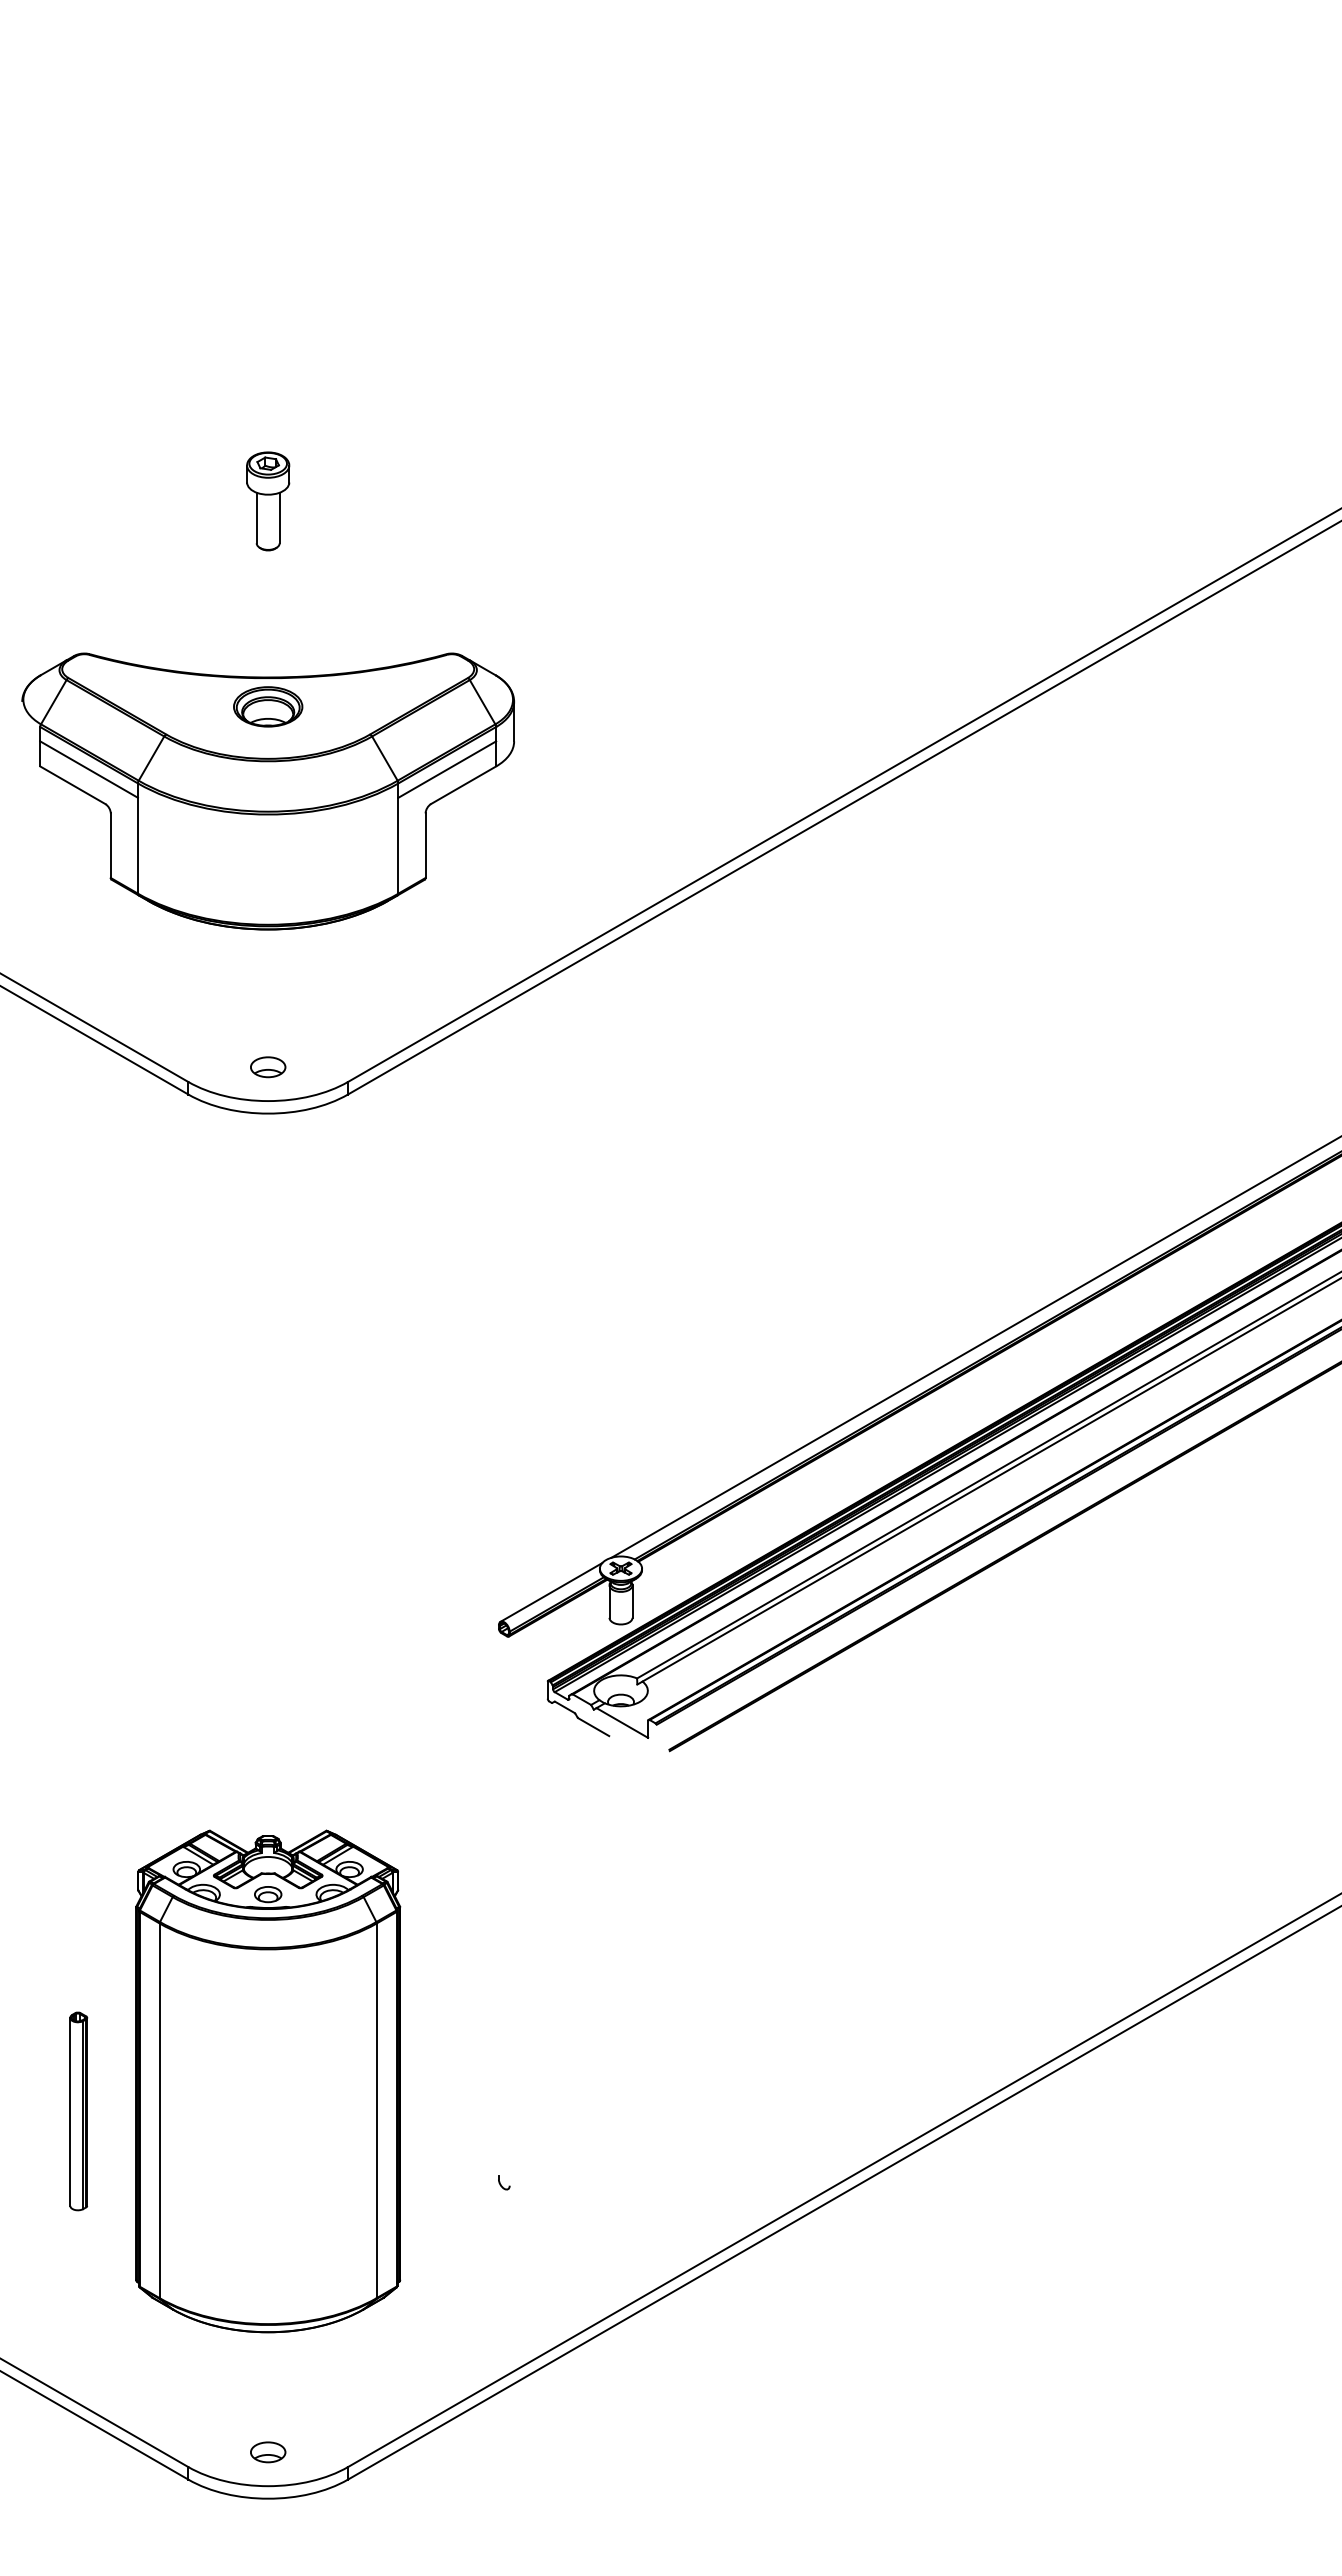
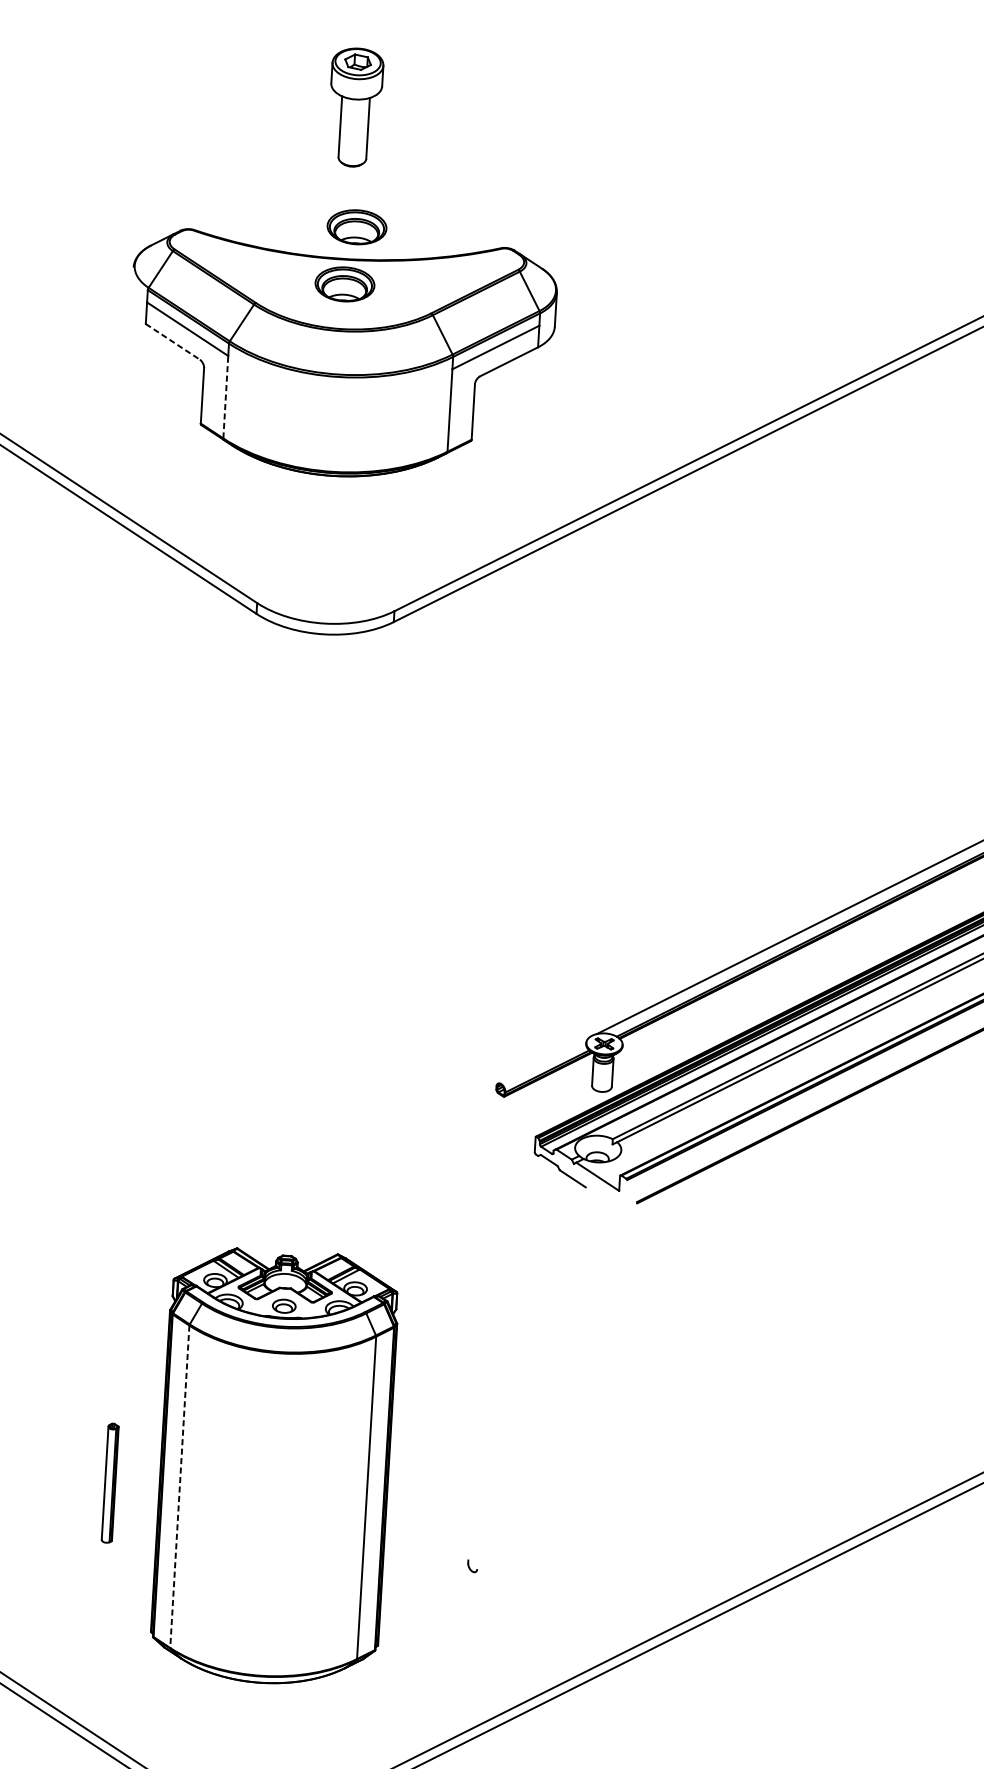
part: (268, 501) -> (355, 107), size x1.4
part: (278, 639) -> (357, 226), added
line: (72, 785) -> (172, 342), solid -> dashed
line: (137, 845) -> (225, 397), solid -> dashed
part: (268, 1067) -> (326, 594), removed
line: (551, 1592) -> (543, 1060), removed
part: (78, 2111) -> (109, 1483), size x0.7
line: (159, 2111) -> (179, 1487), solid -> dashed

